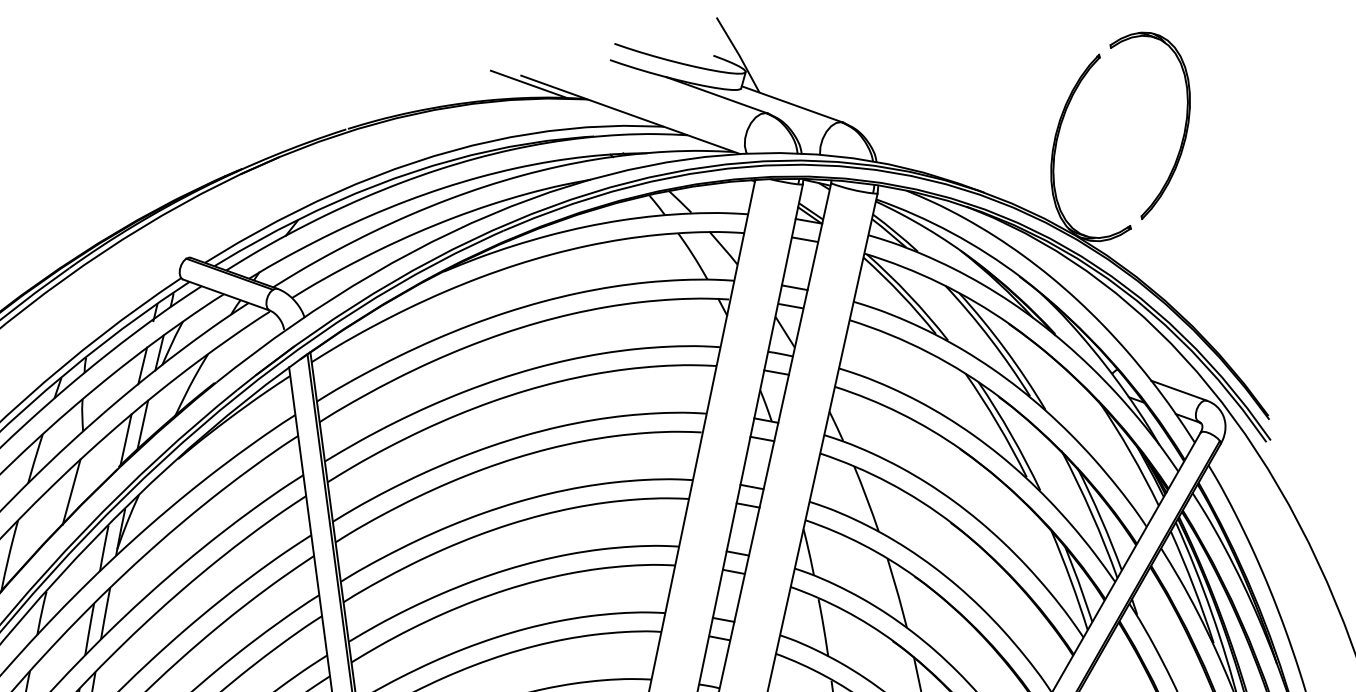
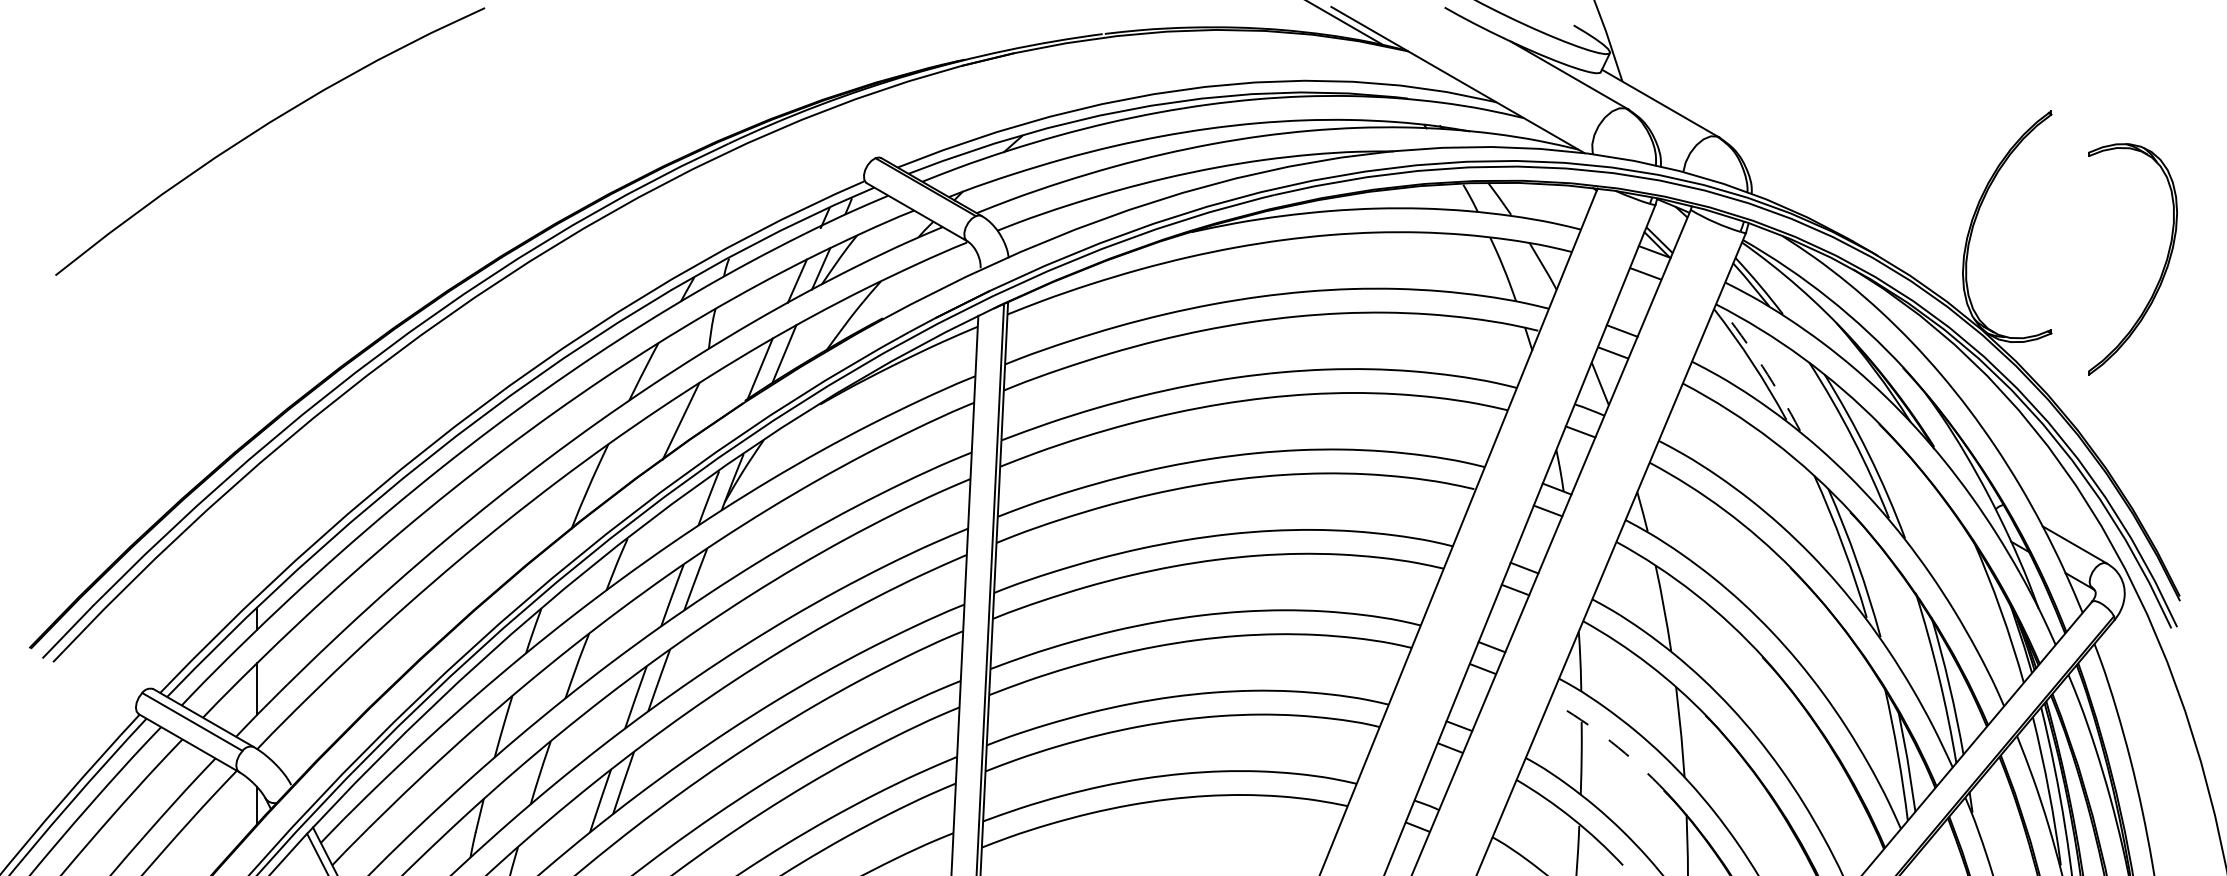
part: (1184, 125) -> (2162, 269), moved
arc: (909, 295) -> (1762, 366), solid -> dashed
arc: (844, 610) -> (1611, 741), solid -> dashed

